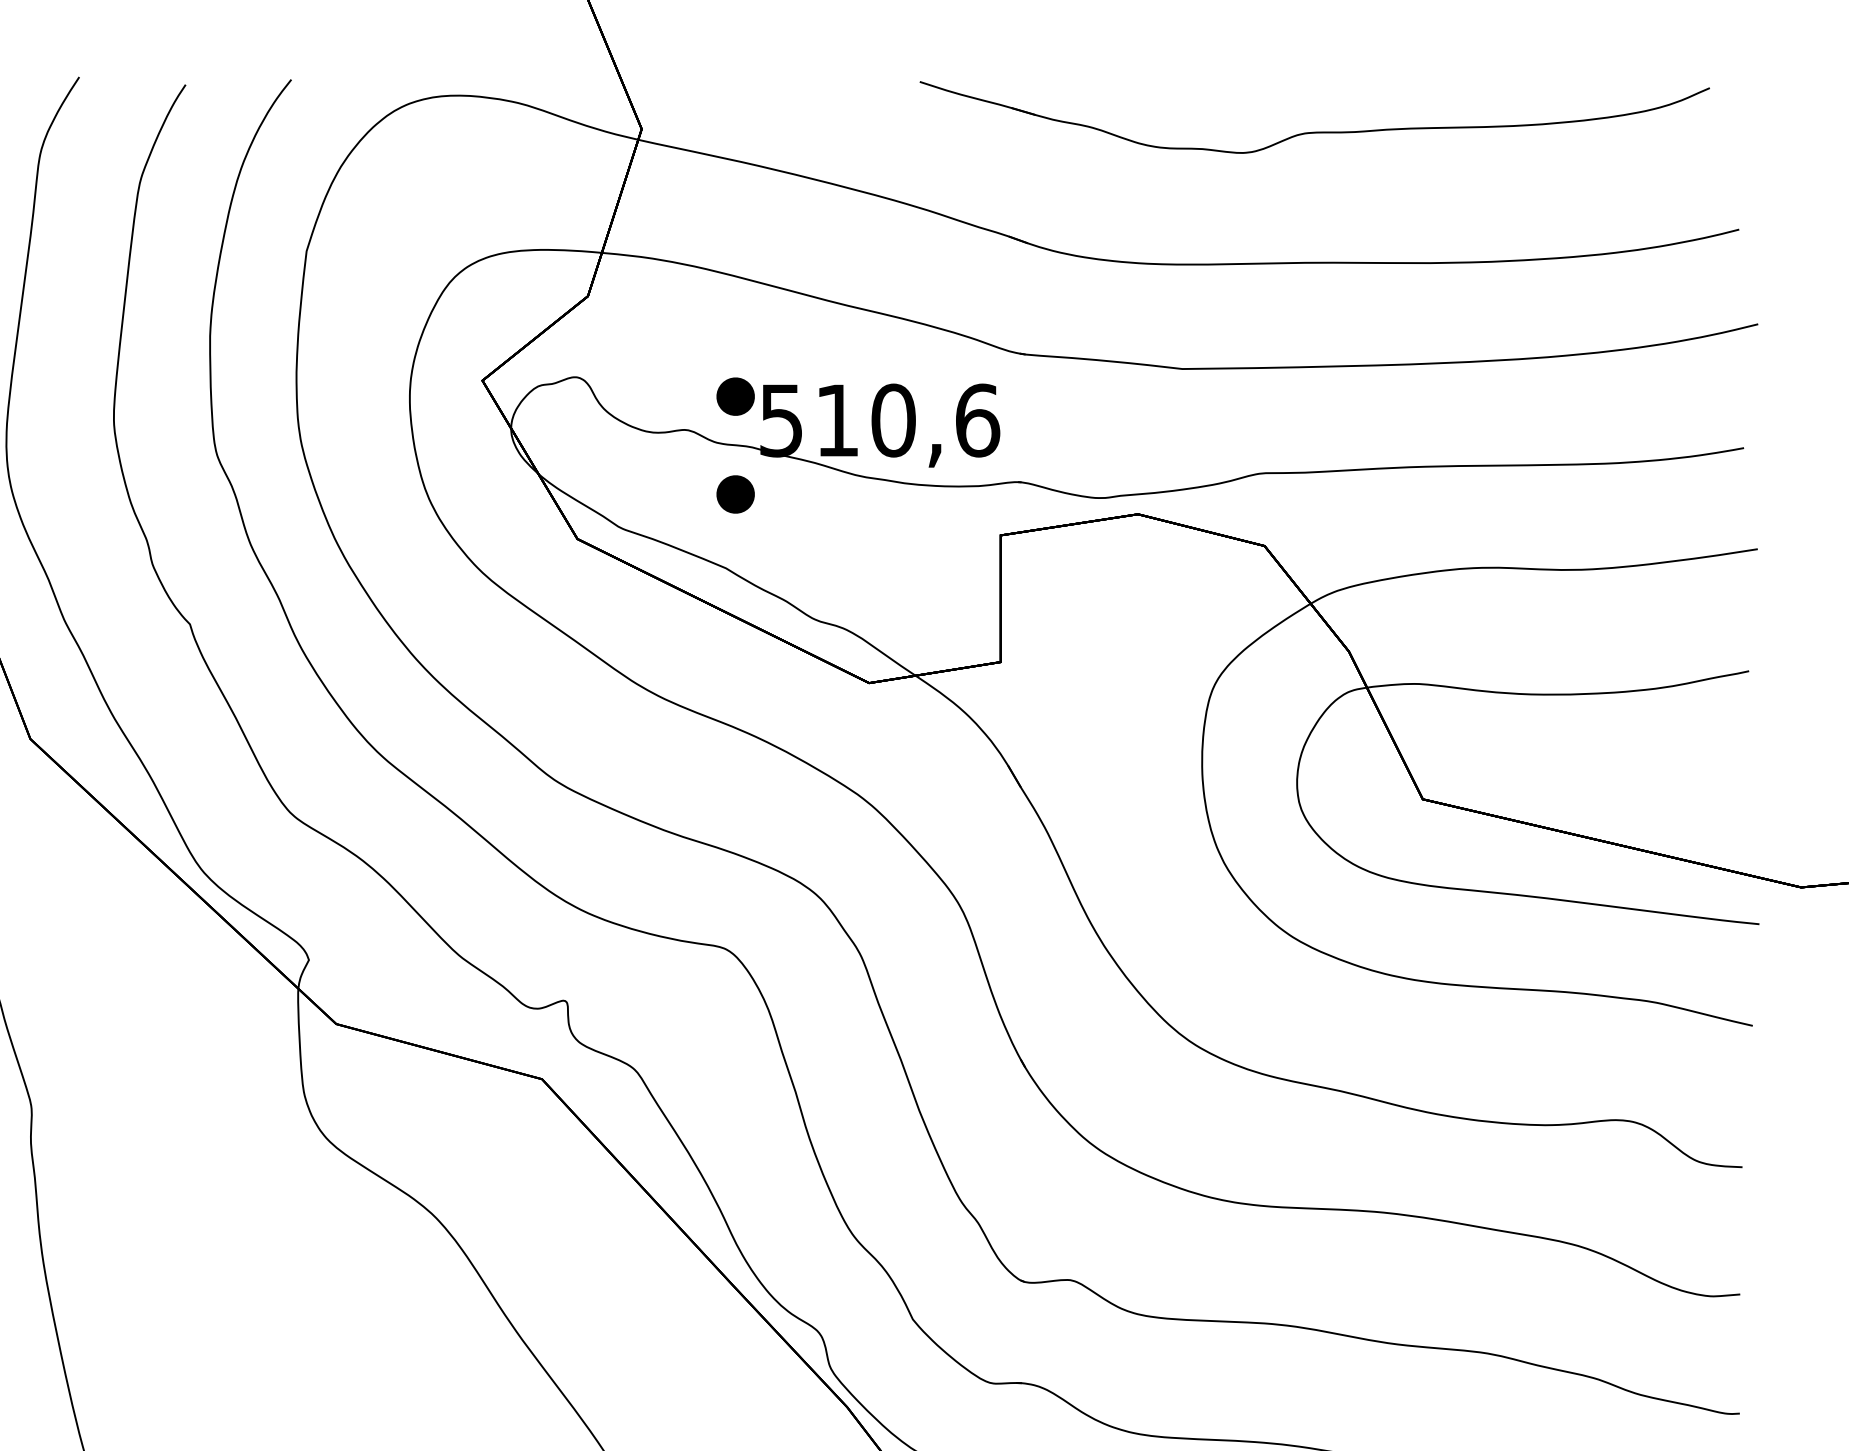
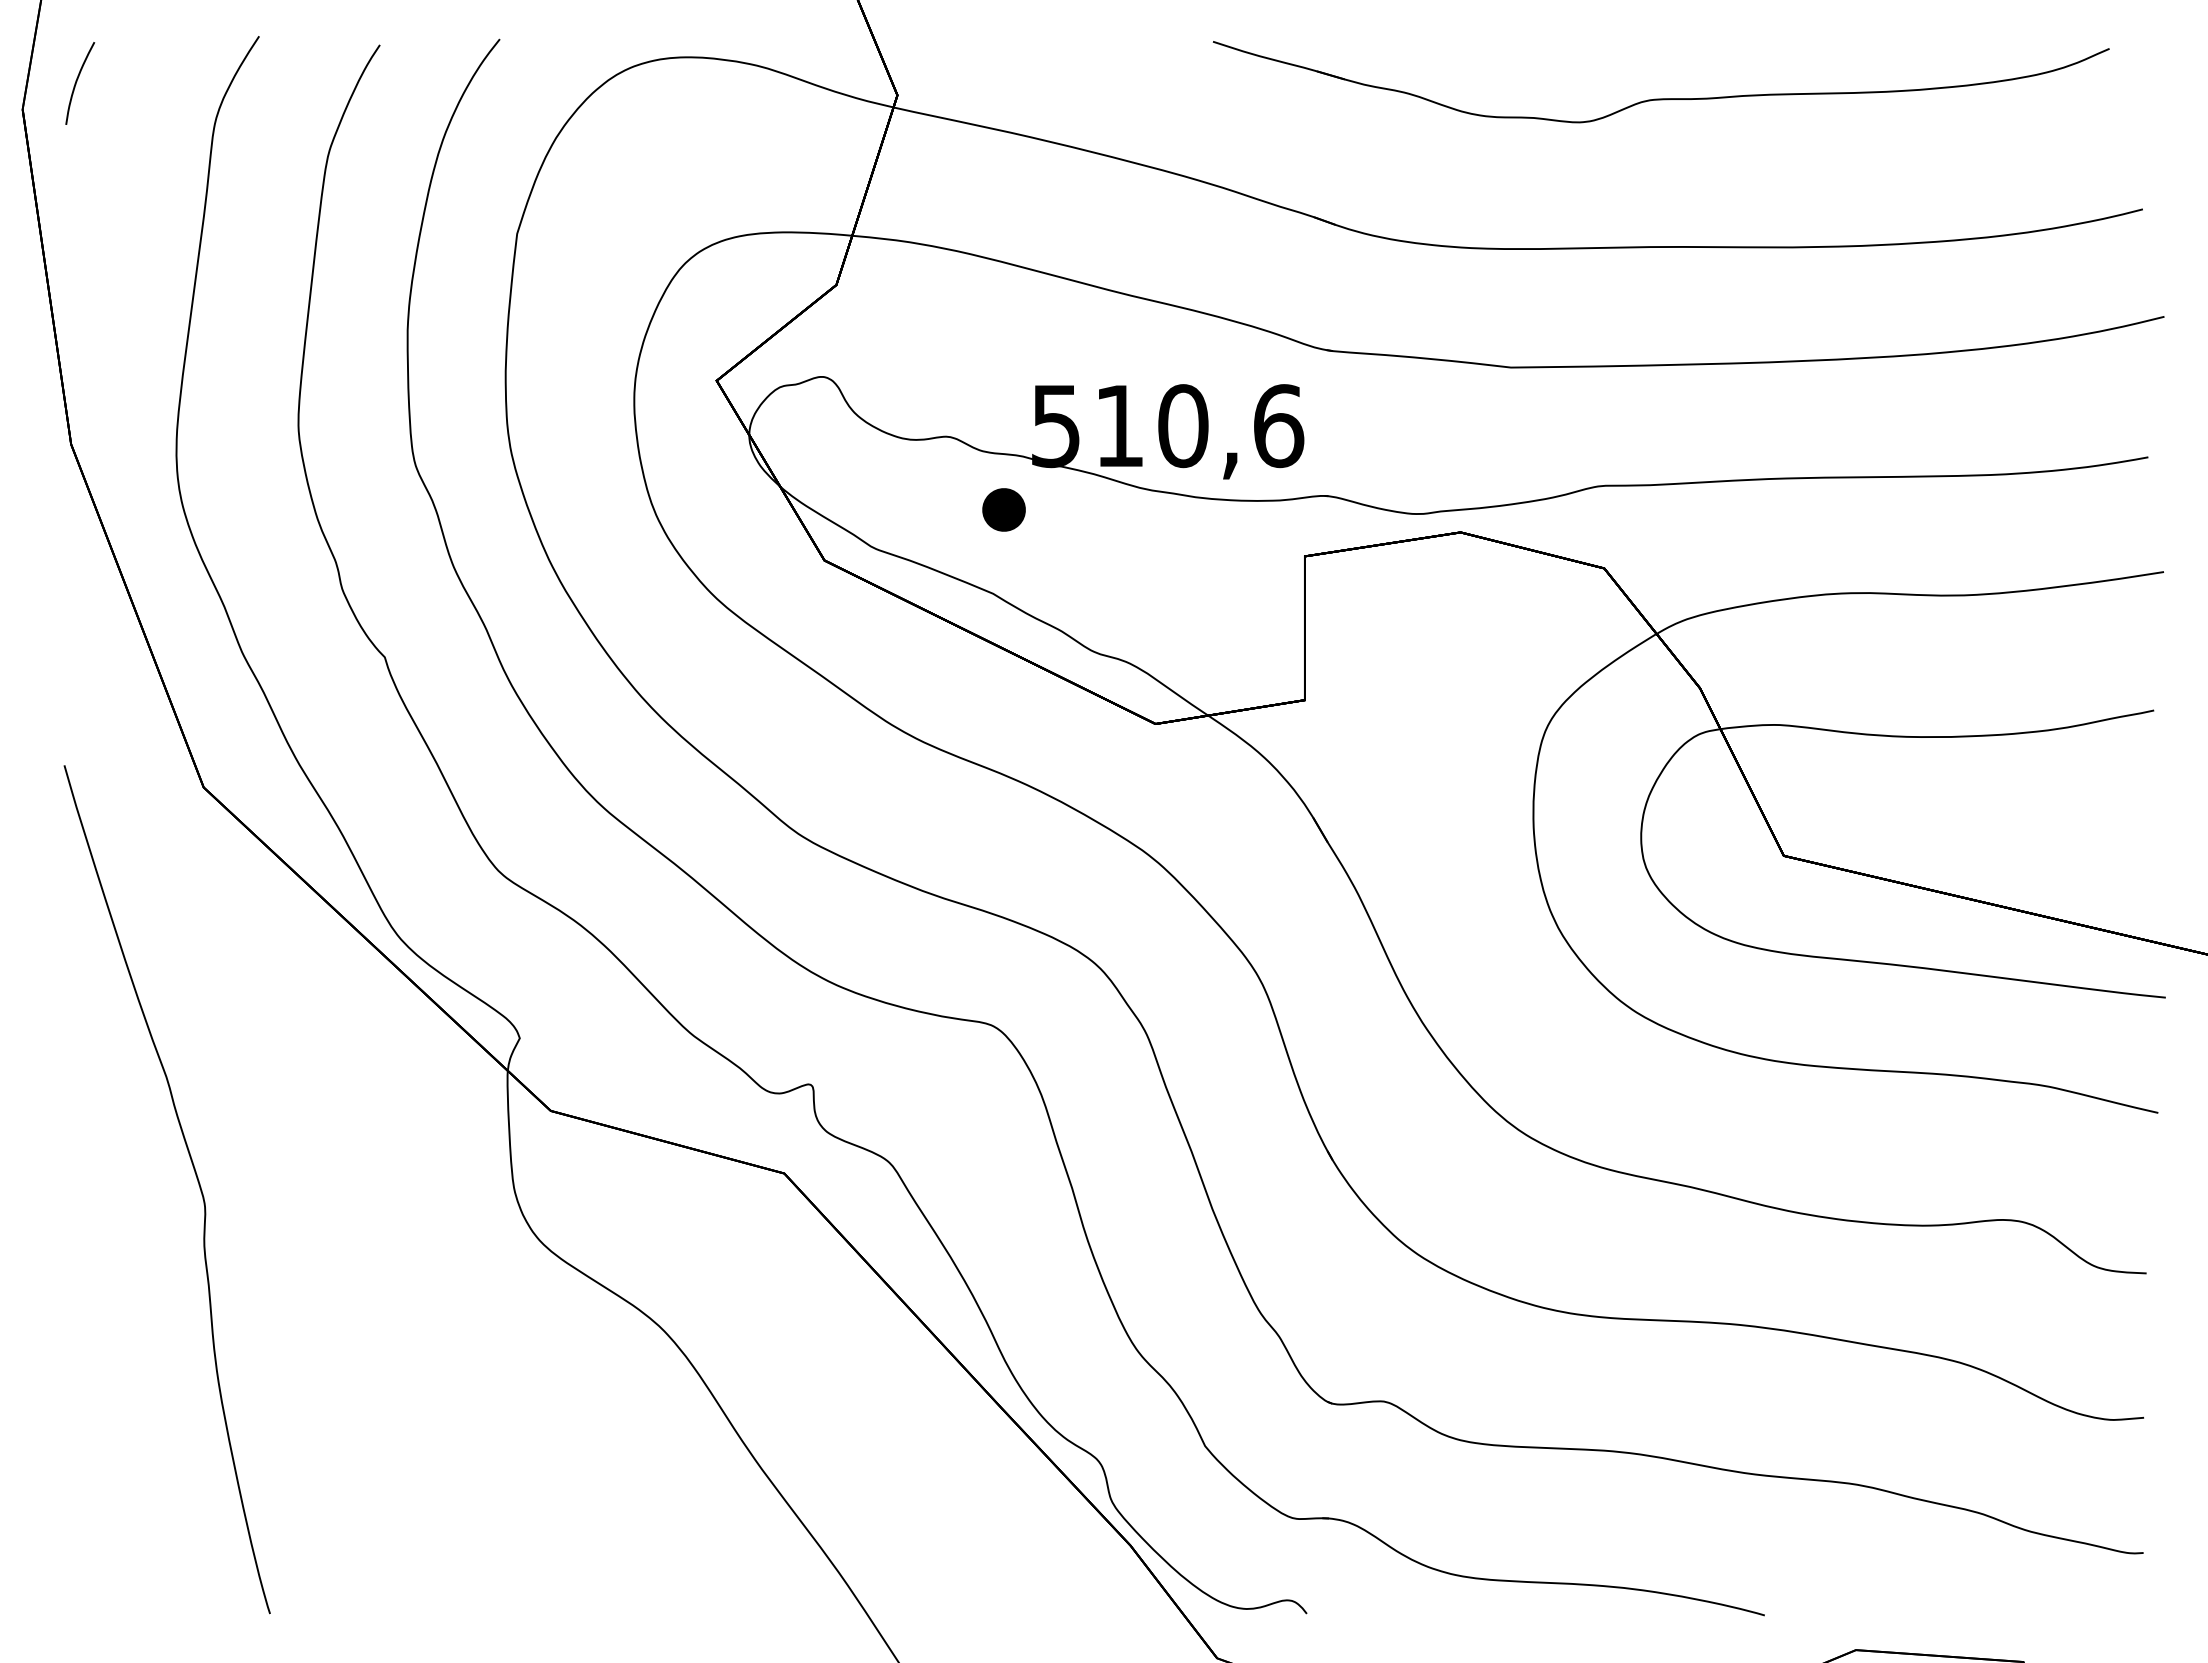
part: (735, 396) -> (1003, 398), removed

